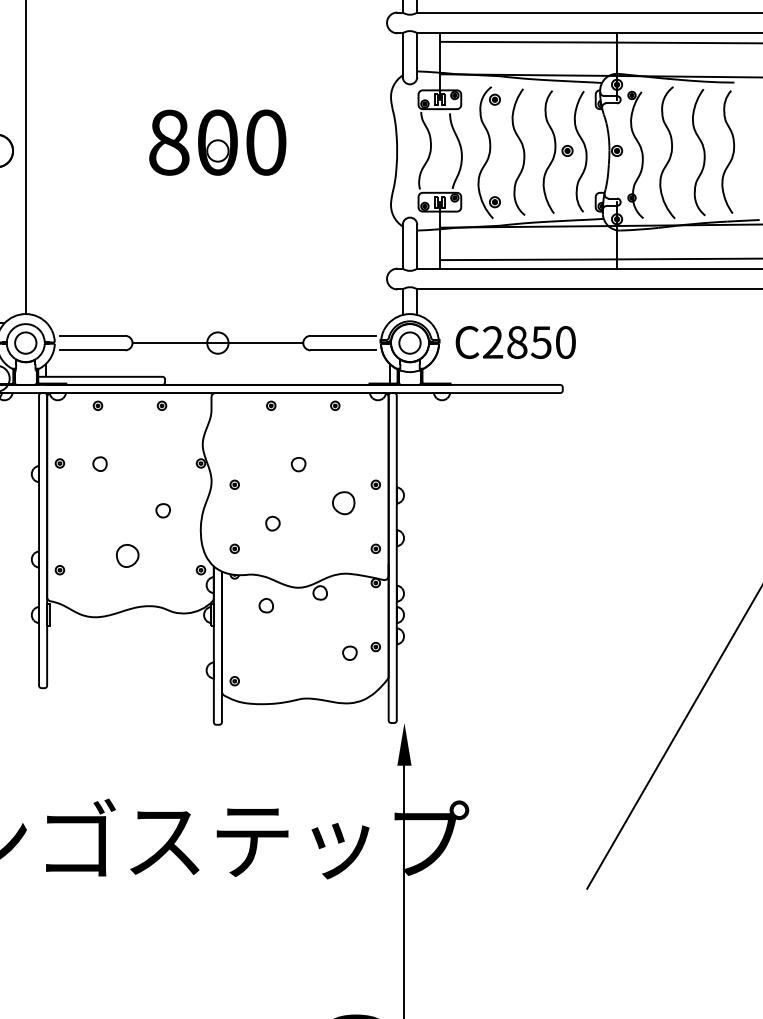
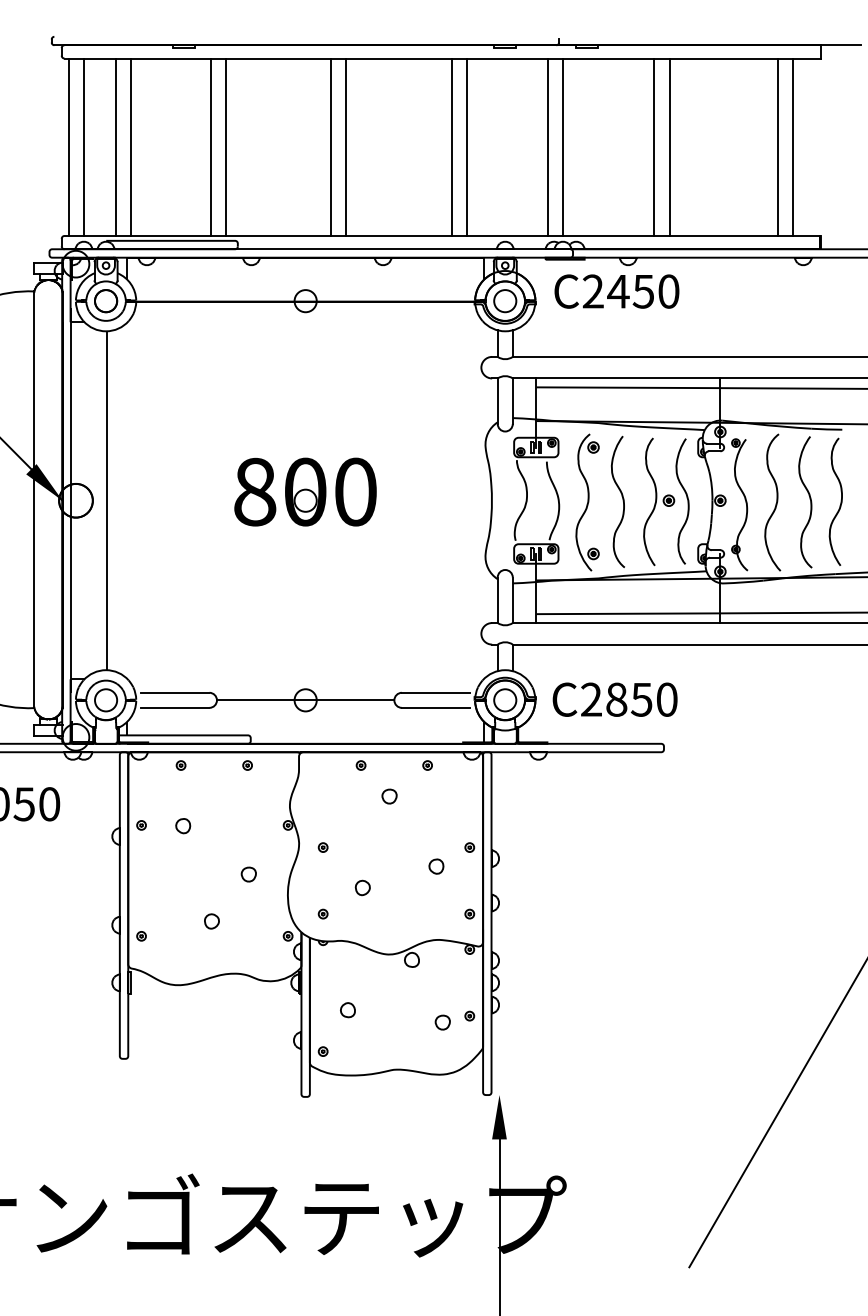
part: (298, 464) -> (389, 796), moved
part: (343, 503) -> (436, 866), size x0.62
part: (127, 555) -> (211, 921), size x0.62
part: (265, 606) -> (347, 1010), moved

